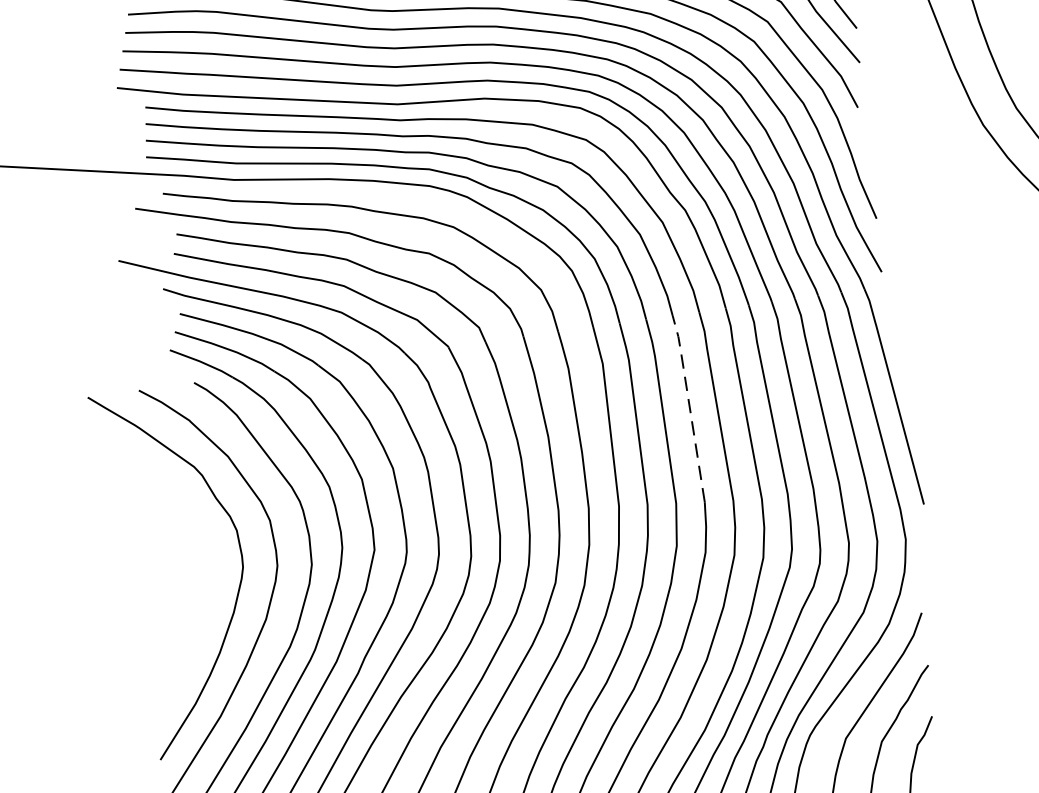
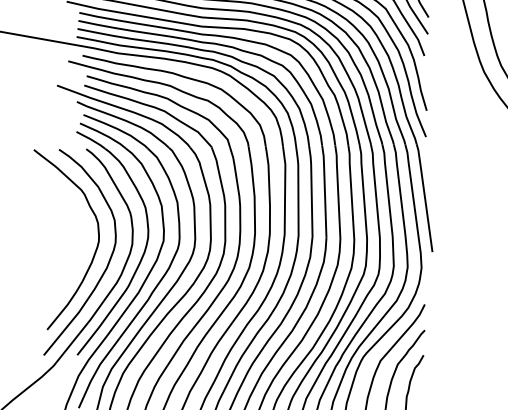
line: (688, 404) -> (324, 189), dashed -> solid

